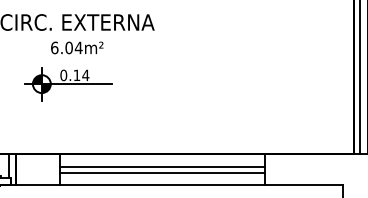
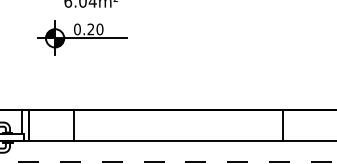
text: (81, 75) -> (95, 29), 0.14 -> 0.20
line: (162, 166) -> (178, 122), removed
line: (162, 172) -> (178, 128), removed

